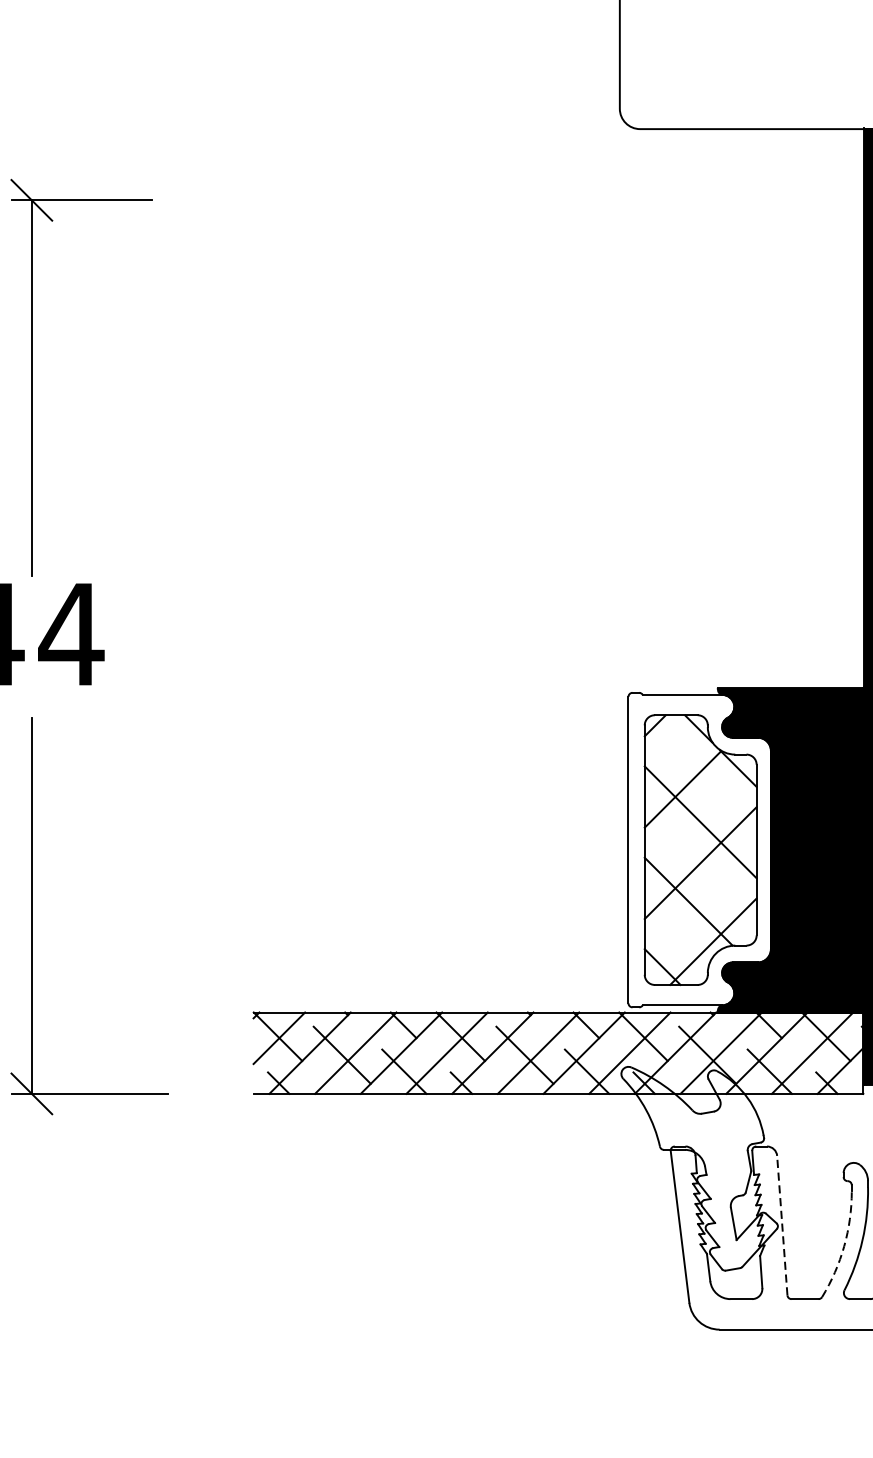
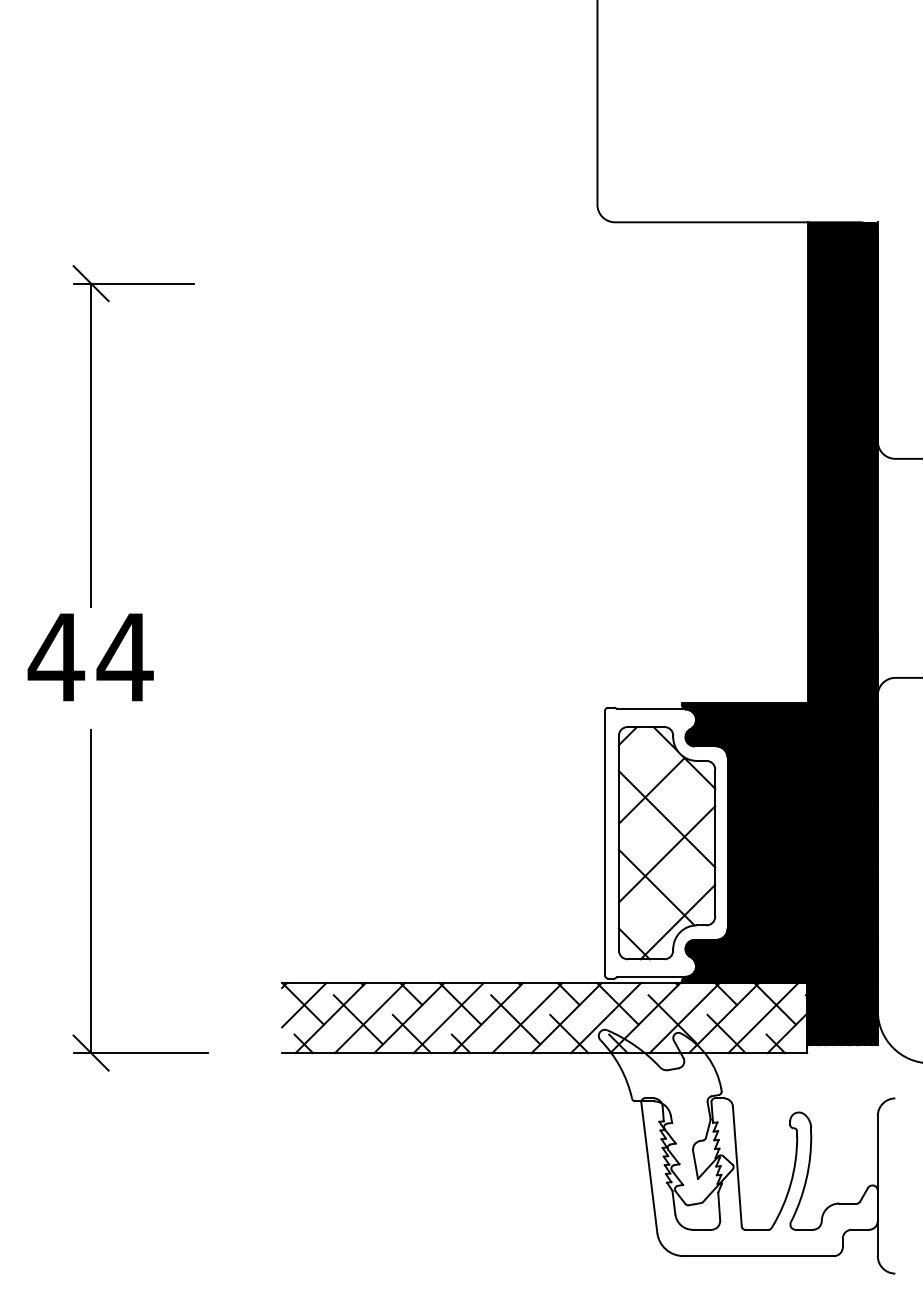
line: (782, 1225) -> (737, 1166), dashed -> solid
arc: (844, 1246) -> (790, 1184), dashed -> solid

